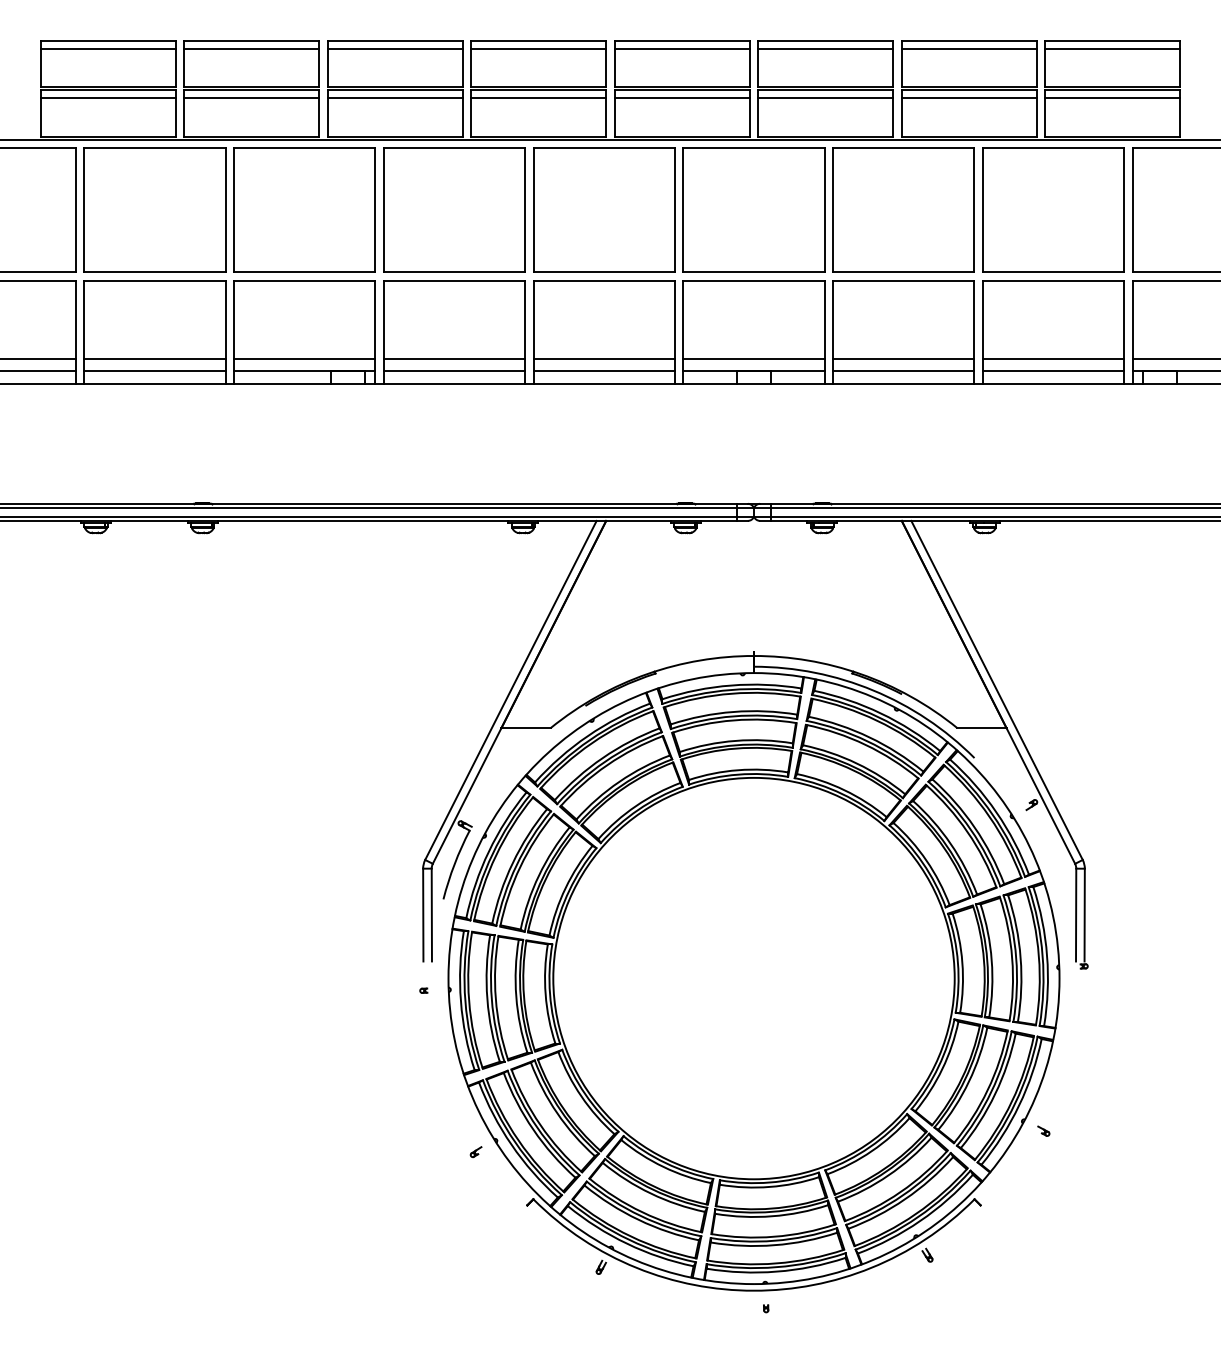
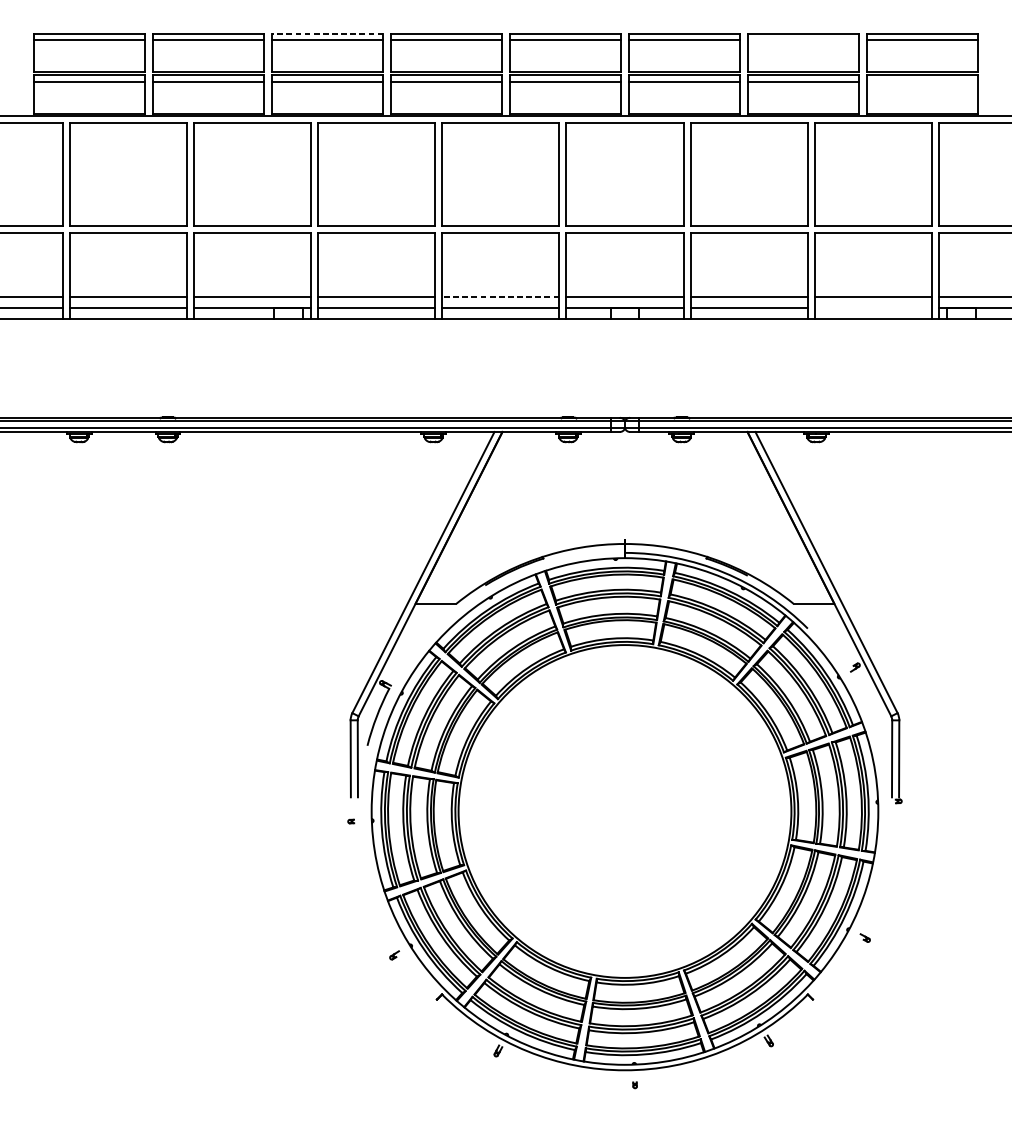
line: (394, 40) -> (326, 33), solid -> dashed
line: (968, 48) -> (802, 40), removed
line: (1112, 98) -> (922, 81), removed
line: (604, 358) -> (501, 297), solid -> dashed
line: (1053, 371) -> (873, 308), removed

